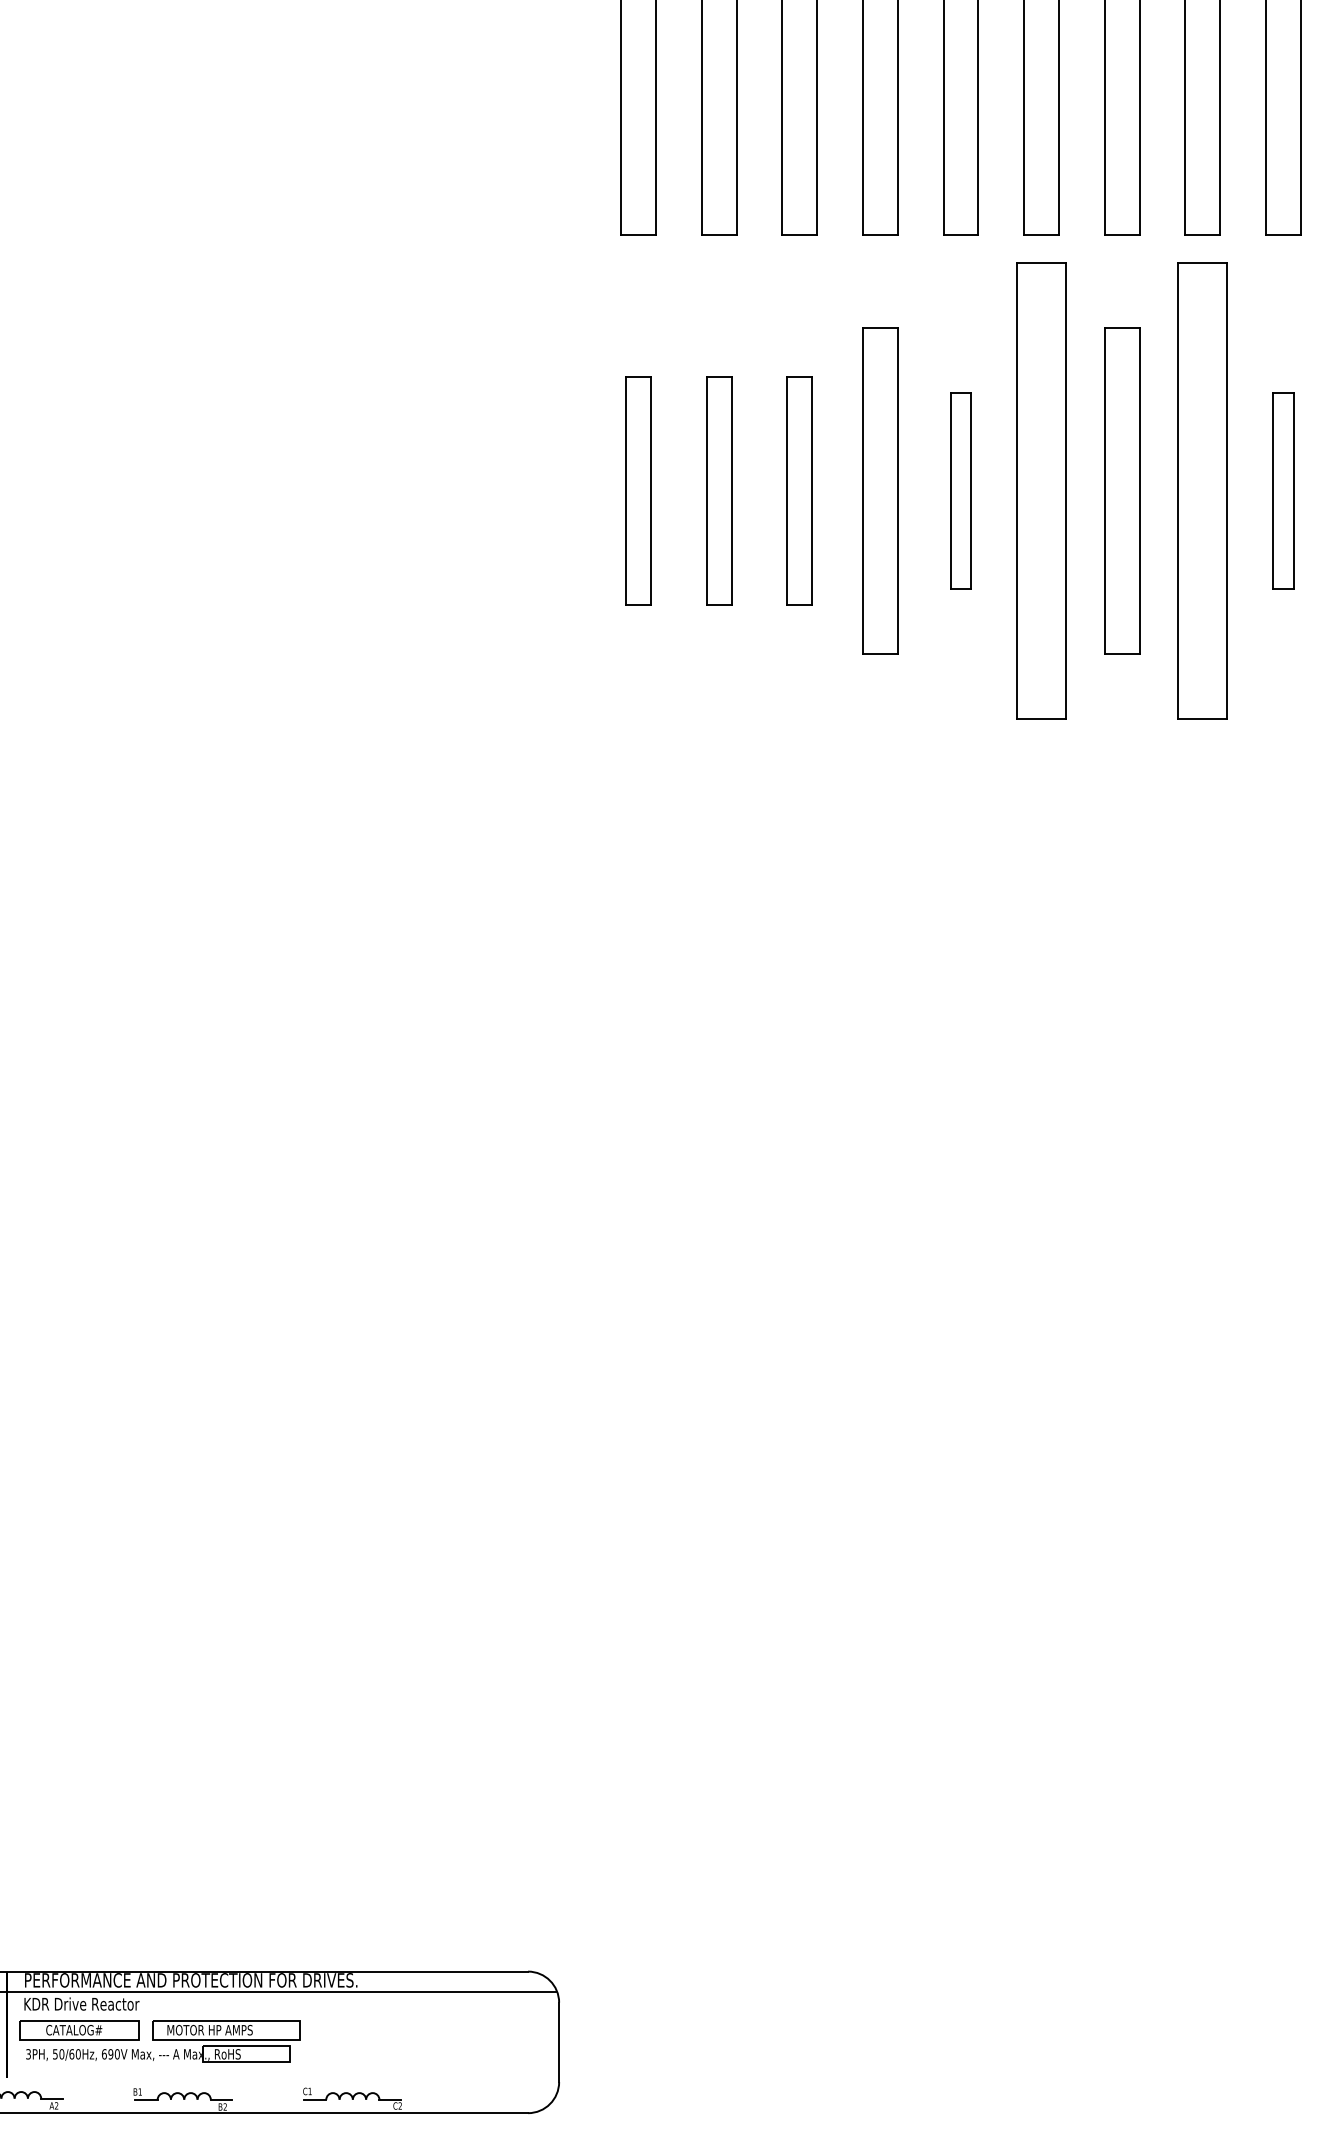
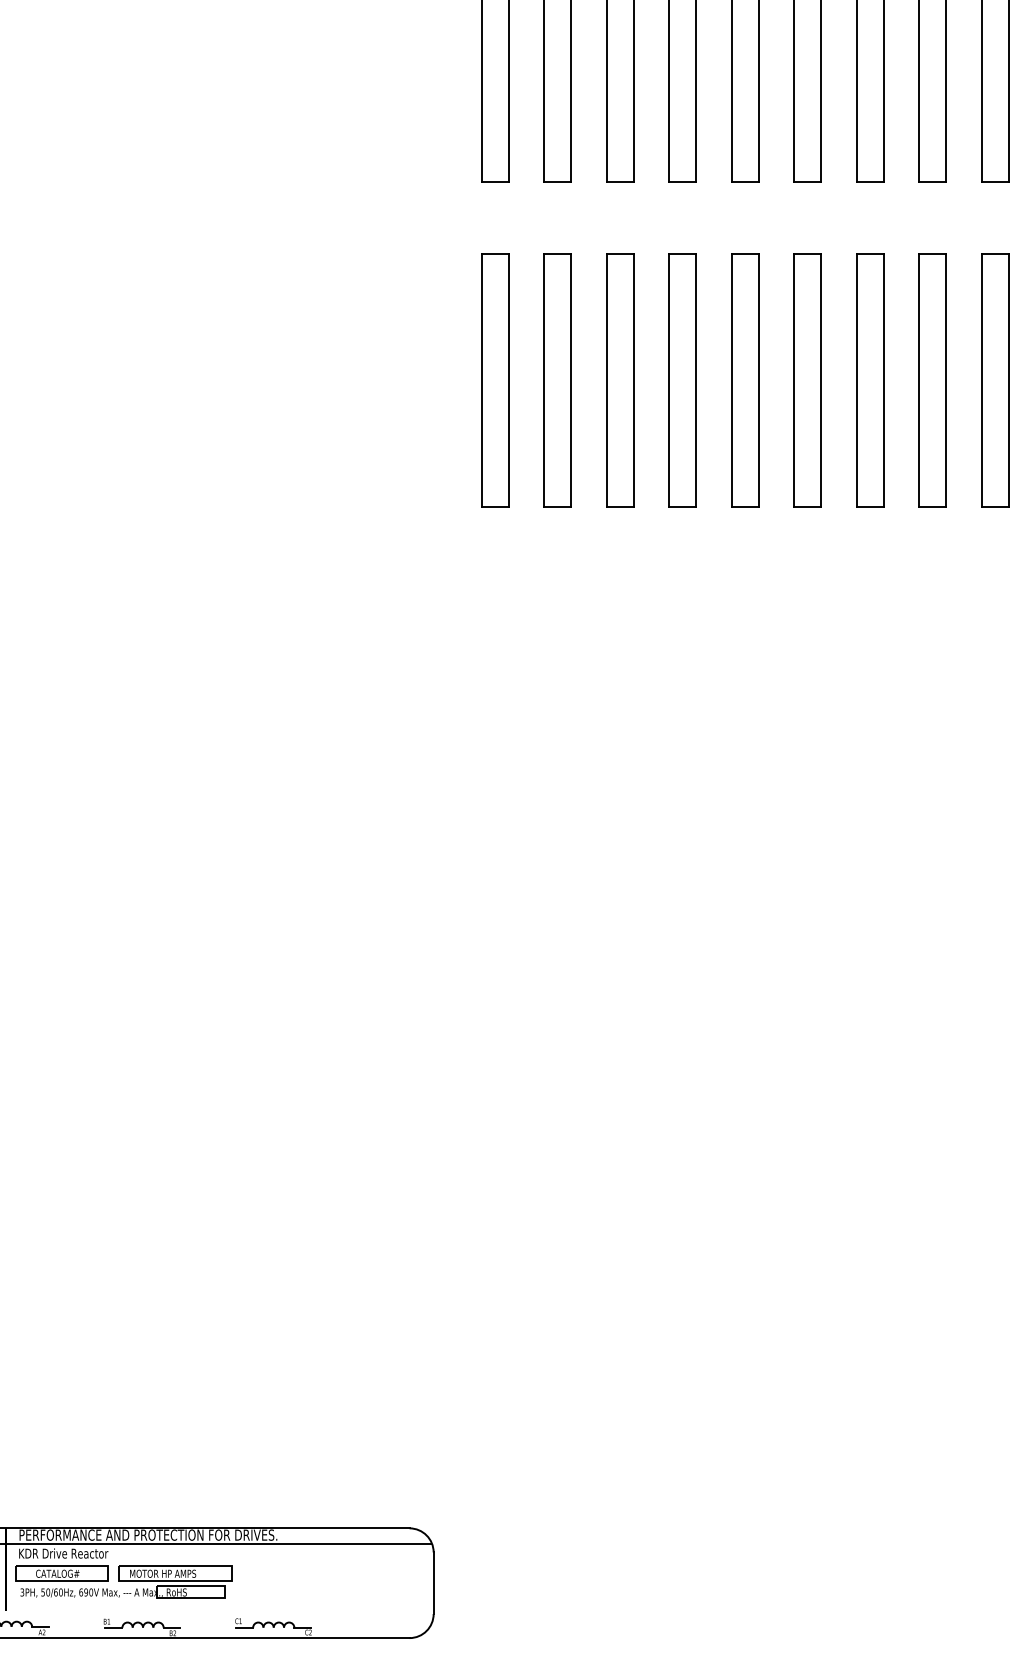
part: (638, 490) -> (495, 380), size x1.43
part: (719, 490) -> (557, 380), size x1.43
part: (799, 490) -> (619, 380), size x1.43
part: (960, 490) -> (744, 380), size x1.67
part: (1041, 490) -> (807, 380), size x0.71
part: (1202, 490) -> (932, 380), size x0.71
part: (1283, 490) -> (995, 380), size x1.67

